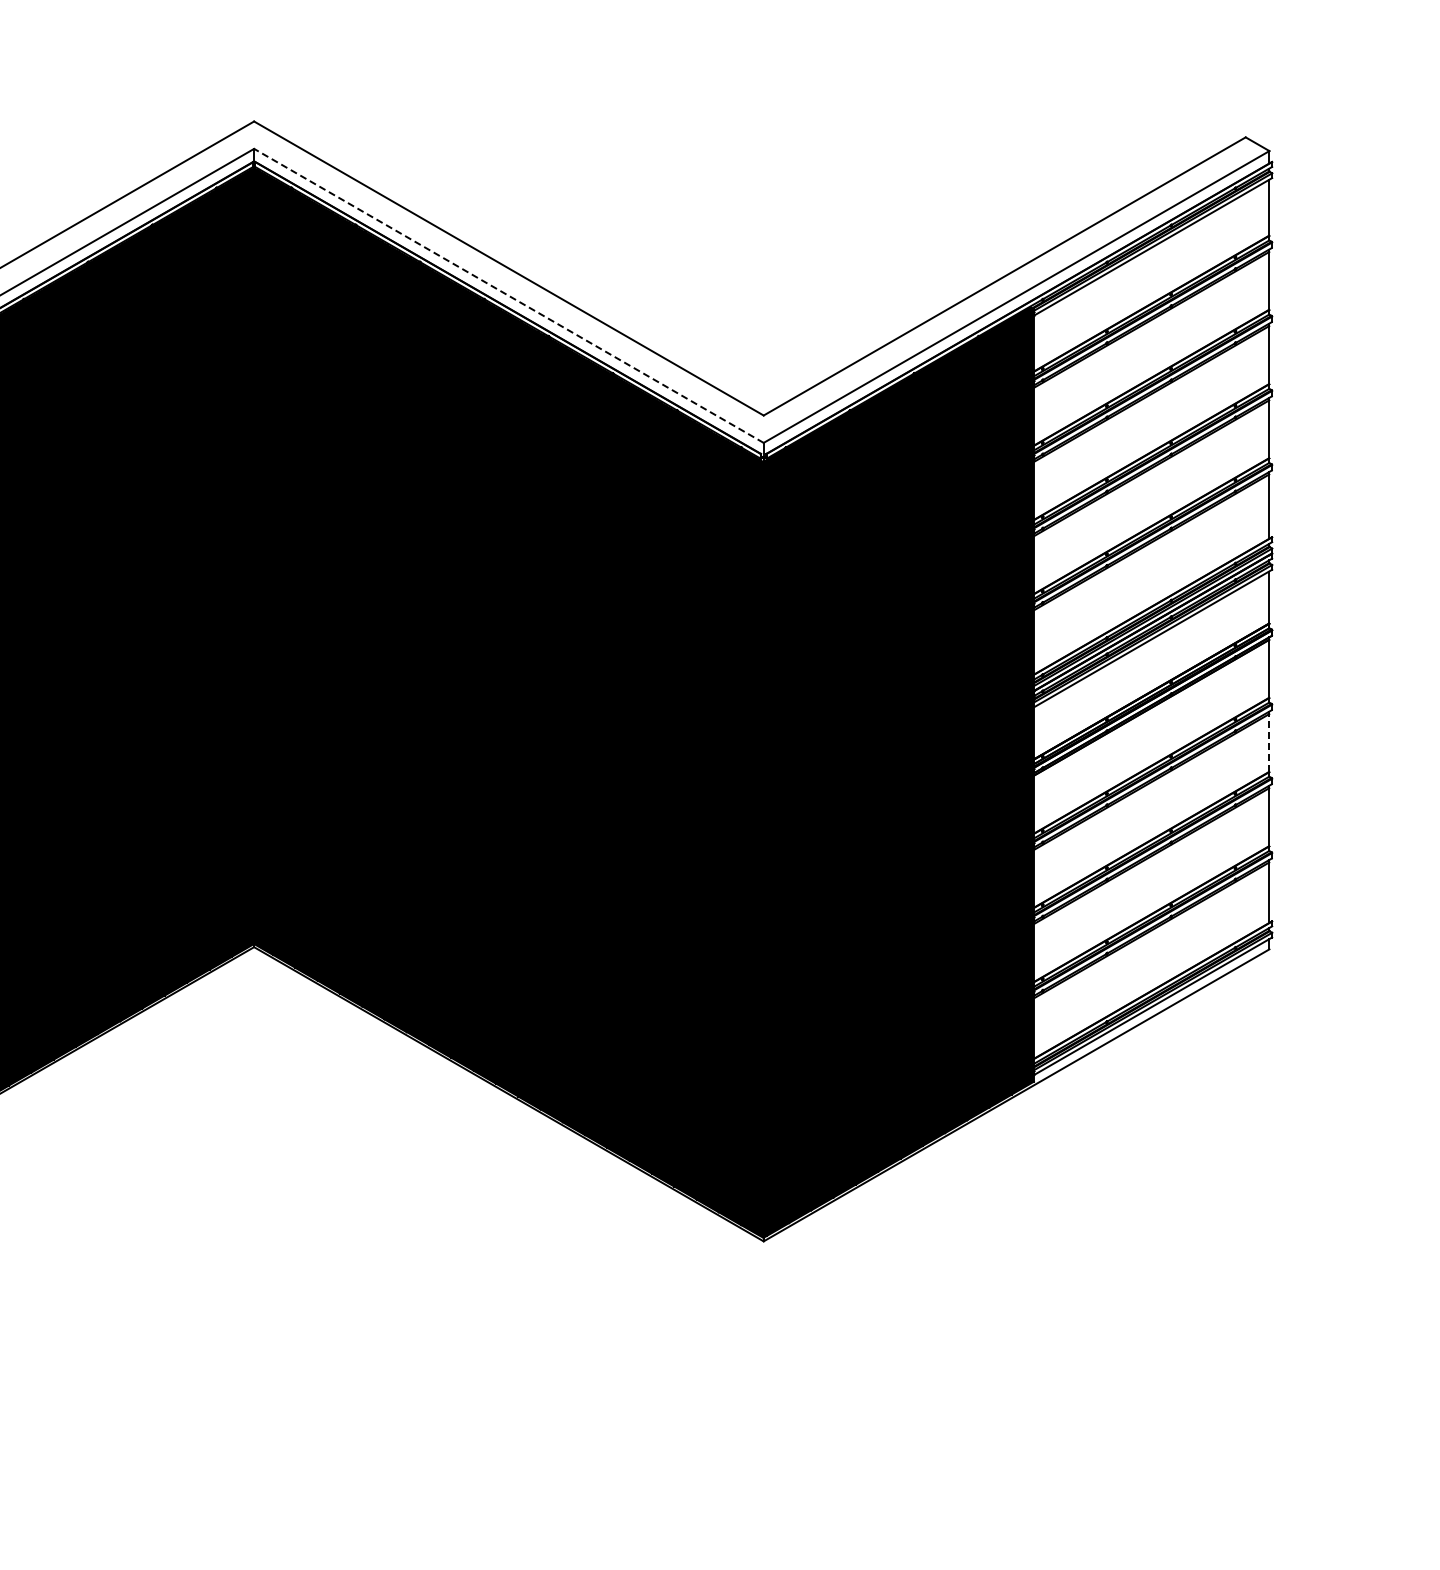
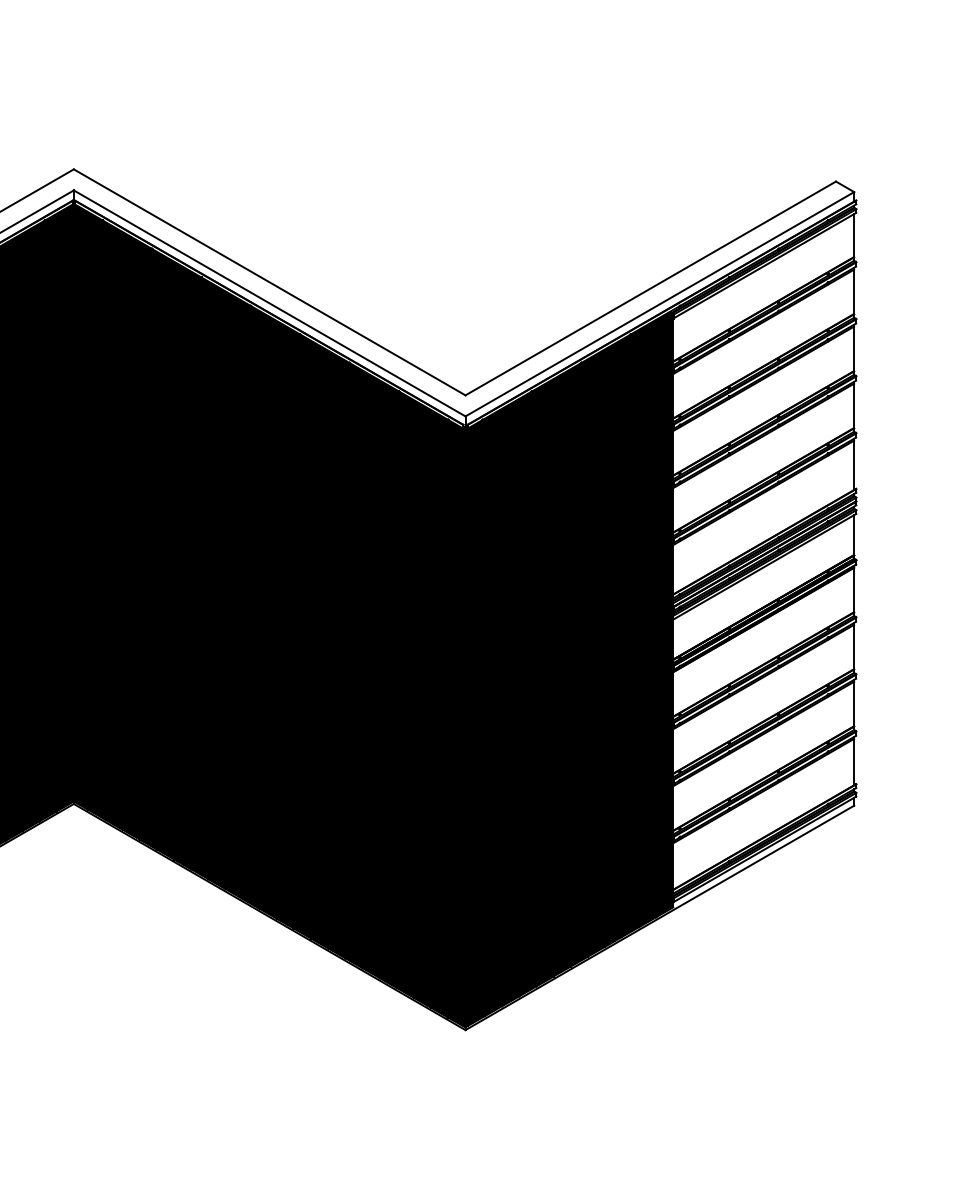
line: (508, 295) -> (269, 303), dashed -> solid
line: (1269, 742) -> (854, 646), dashed -> solid

